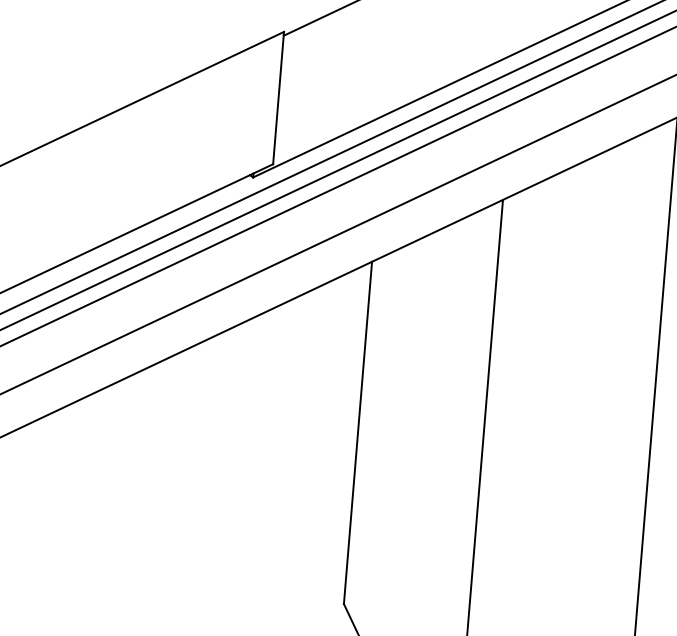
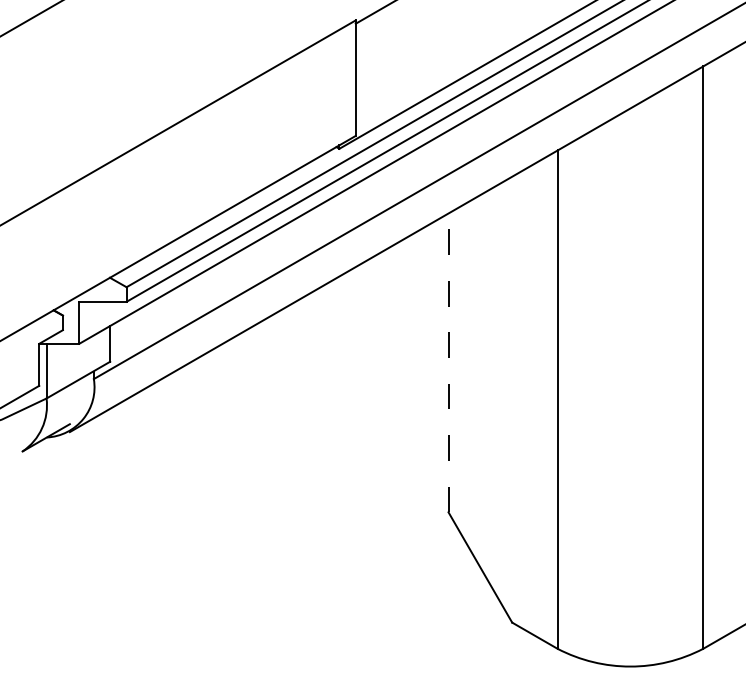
line: (357, 432) -> (448, 362), solid -> dashed

